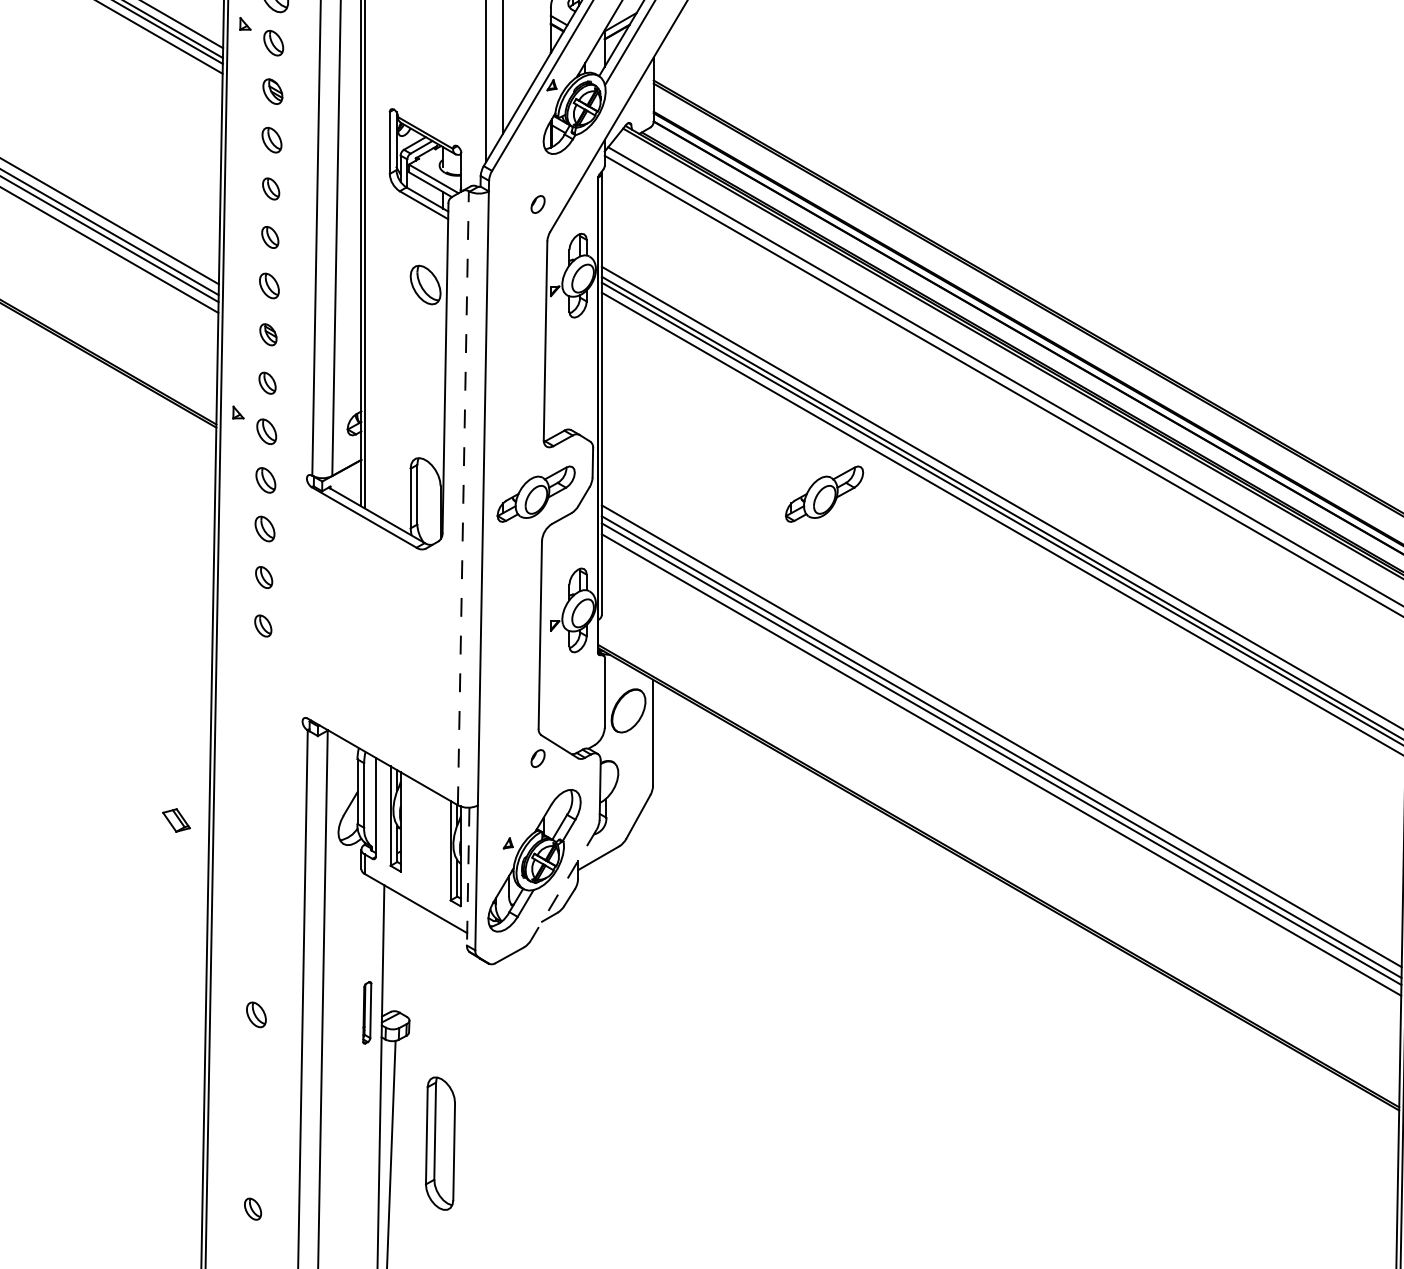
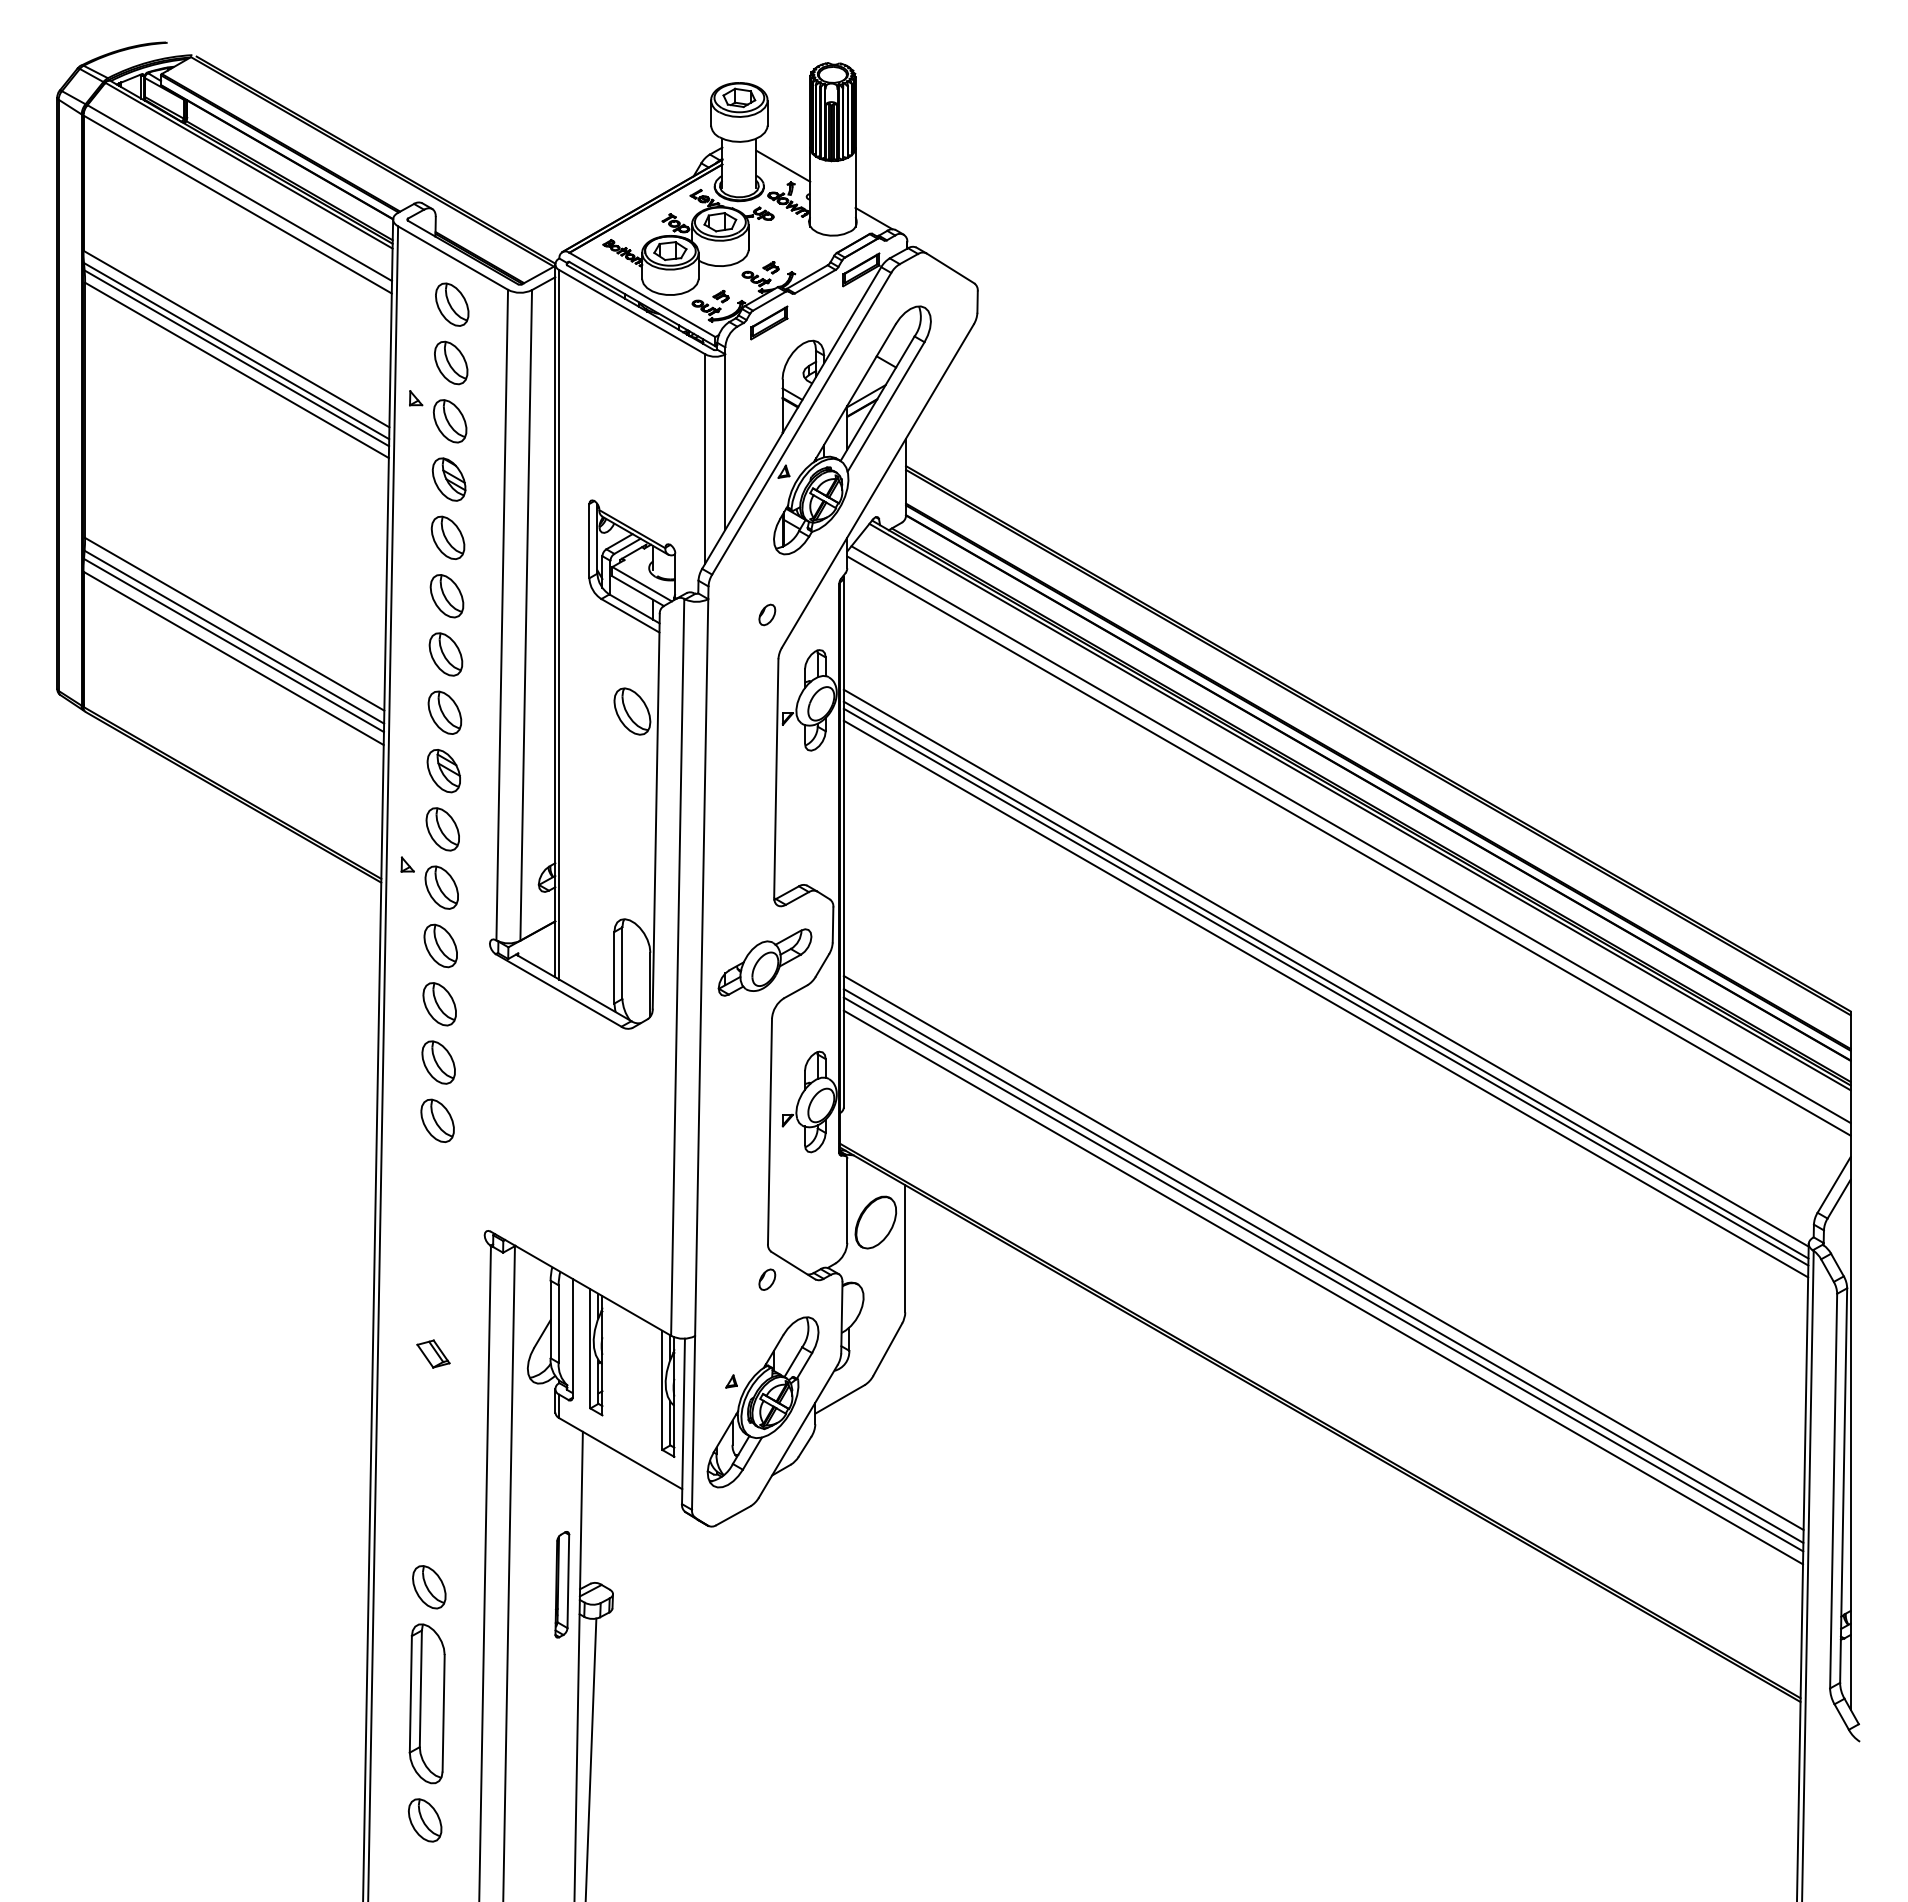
part: (273, 43) -> (449, 421), size x1.43
part: (272, 91) -> (448, 479), size x1.43
part: (271, 139) -> (447, 537), size x1.43
part: (270, 189) -> (446, 596), size x1.67
part: (269, 237) -> (445, 654), size x1.67
part: (269, 285) -> (444, 712), size x1.43
part: (268, 335) -> (443, 771), size x1.67
part: (267, 383) -> (442, 829), size x1.67
part: (266, 431) -> (441, 887), size x1.43
part: (265, 480) -> (440, 945), size x1.43
part: (824, 494) -> (1110, 962), removed
line: (463, 497) -> (677, 966), dashed -> solid
part: (264, 529) -> (439, 1004), size x1.43
part: (264, 577) -> (438, 1062), size x1.67
part: (263, 625) -> (437, 1120), size x1.67
part: (176, 820) -> (433, 1353), moved
line: (468, 876) -> (683, 1421), dashed -> solid
line: (564, 885) -> (798, 1431), dashed -> solid
part: (367, 1012) -> (562, 1584), size x1.43
part: (256, 1015) -> (429, 1587), size x1.43
part: (439, 1143) -> (426, 1703), moved
part: (253, 1209) -> (425, 1820), size x1.67

